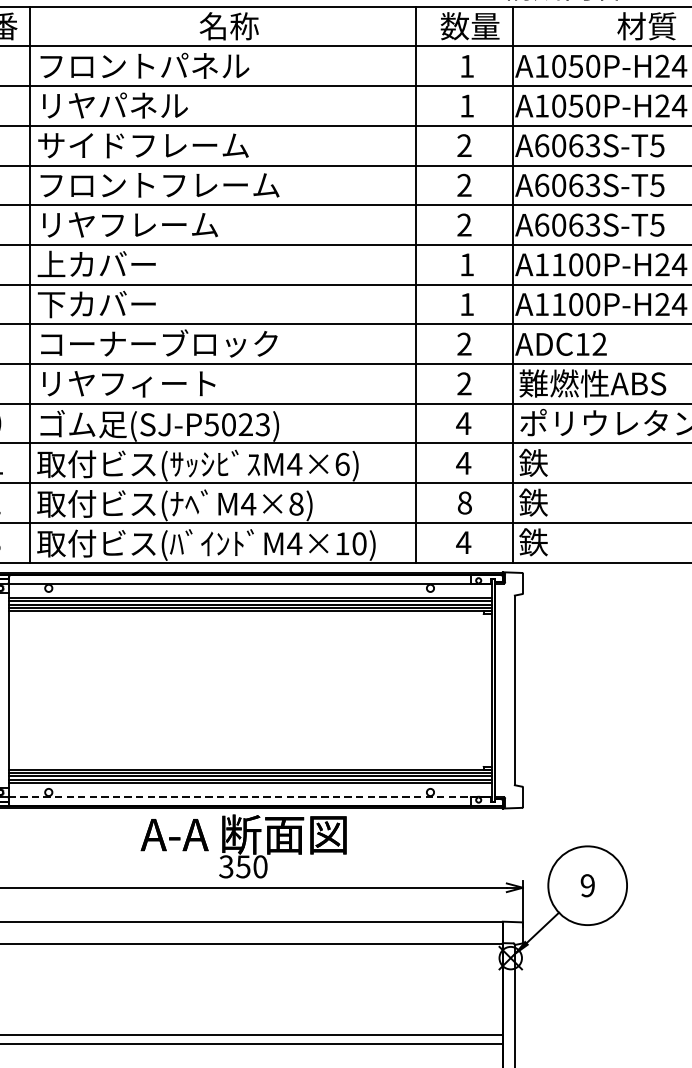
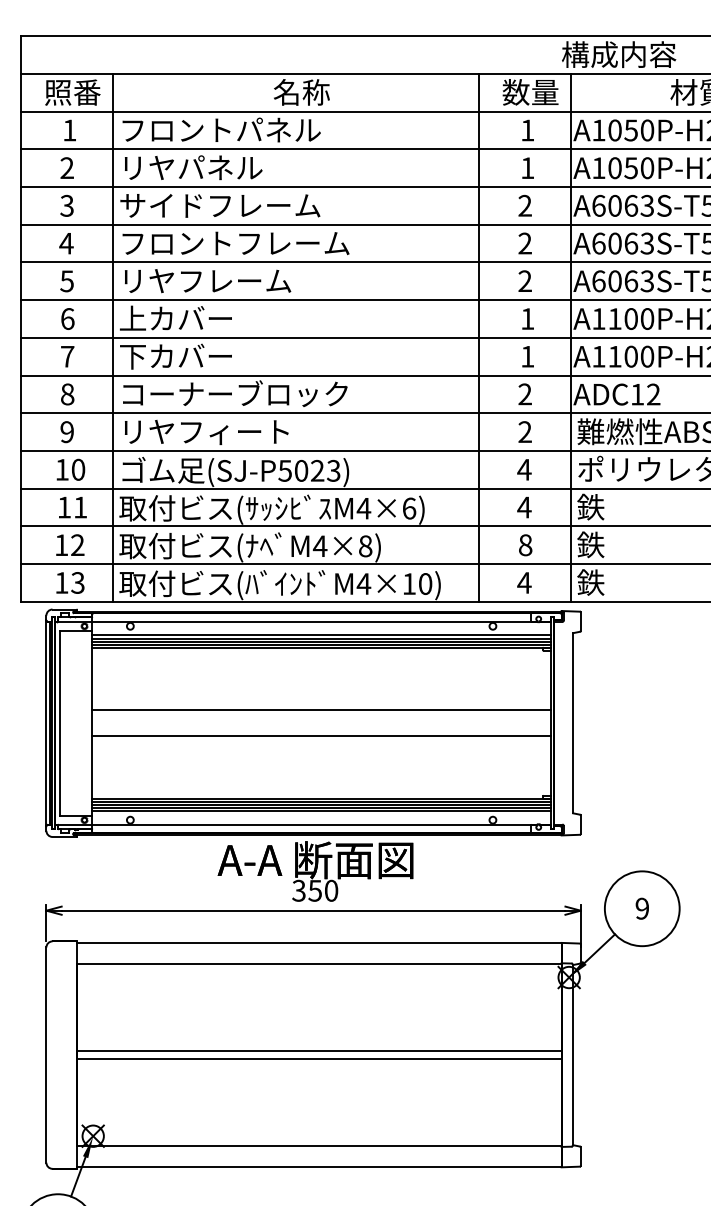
line: (250, 677) -> (321, 710), added
line: (250, 704) -> (321, 736), added
line: (243, 797) -> (315, 824), dashed -> solid

